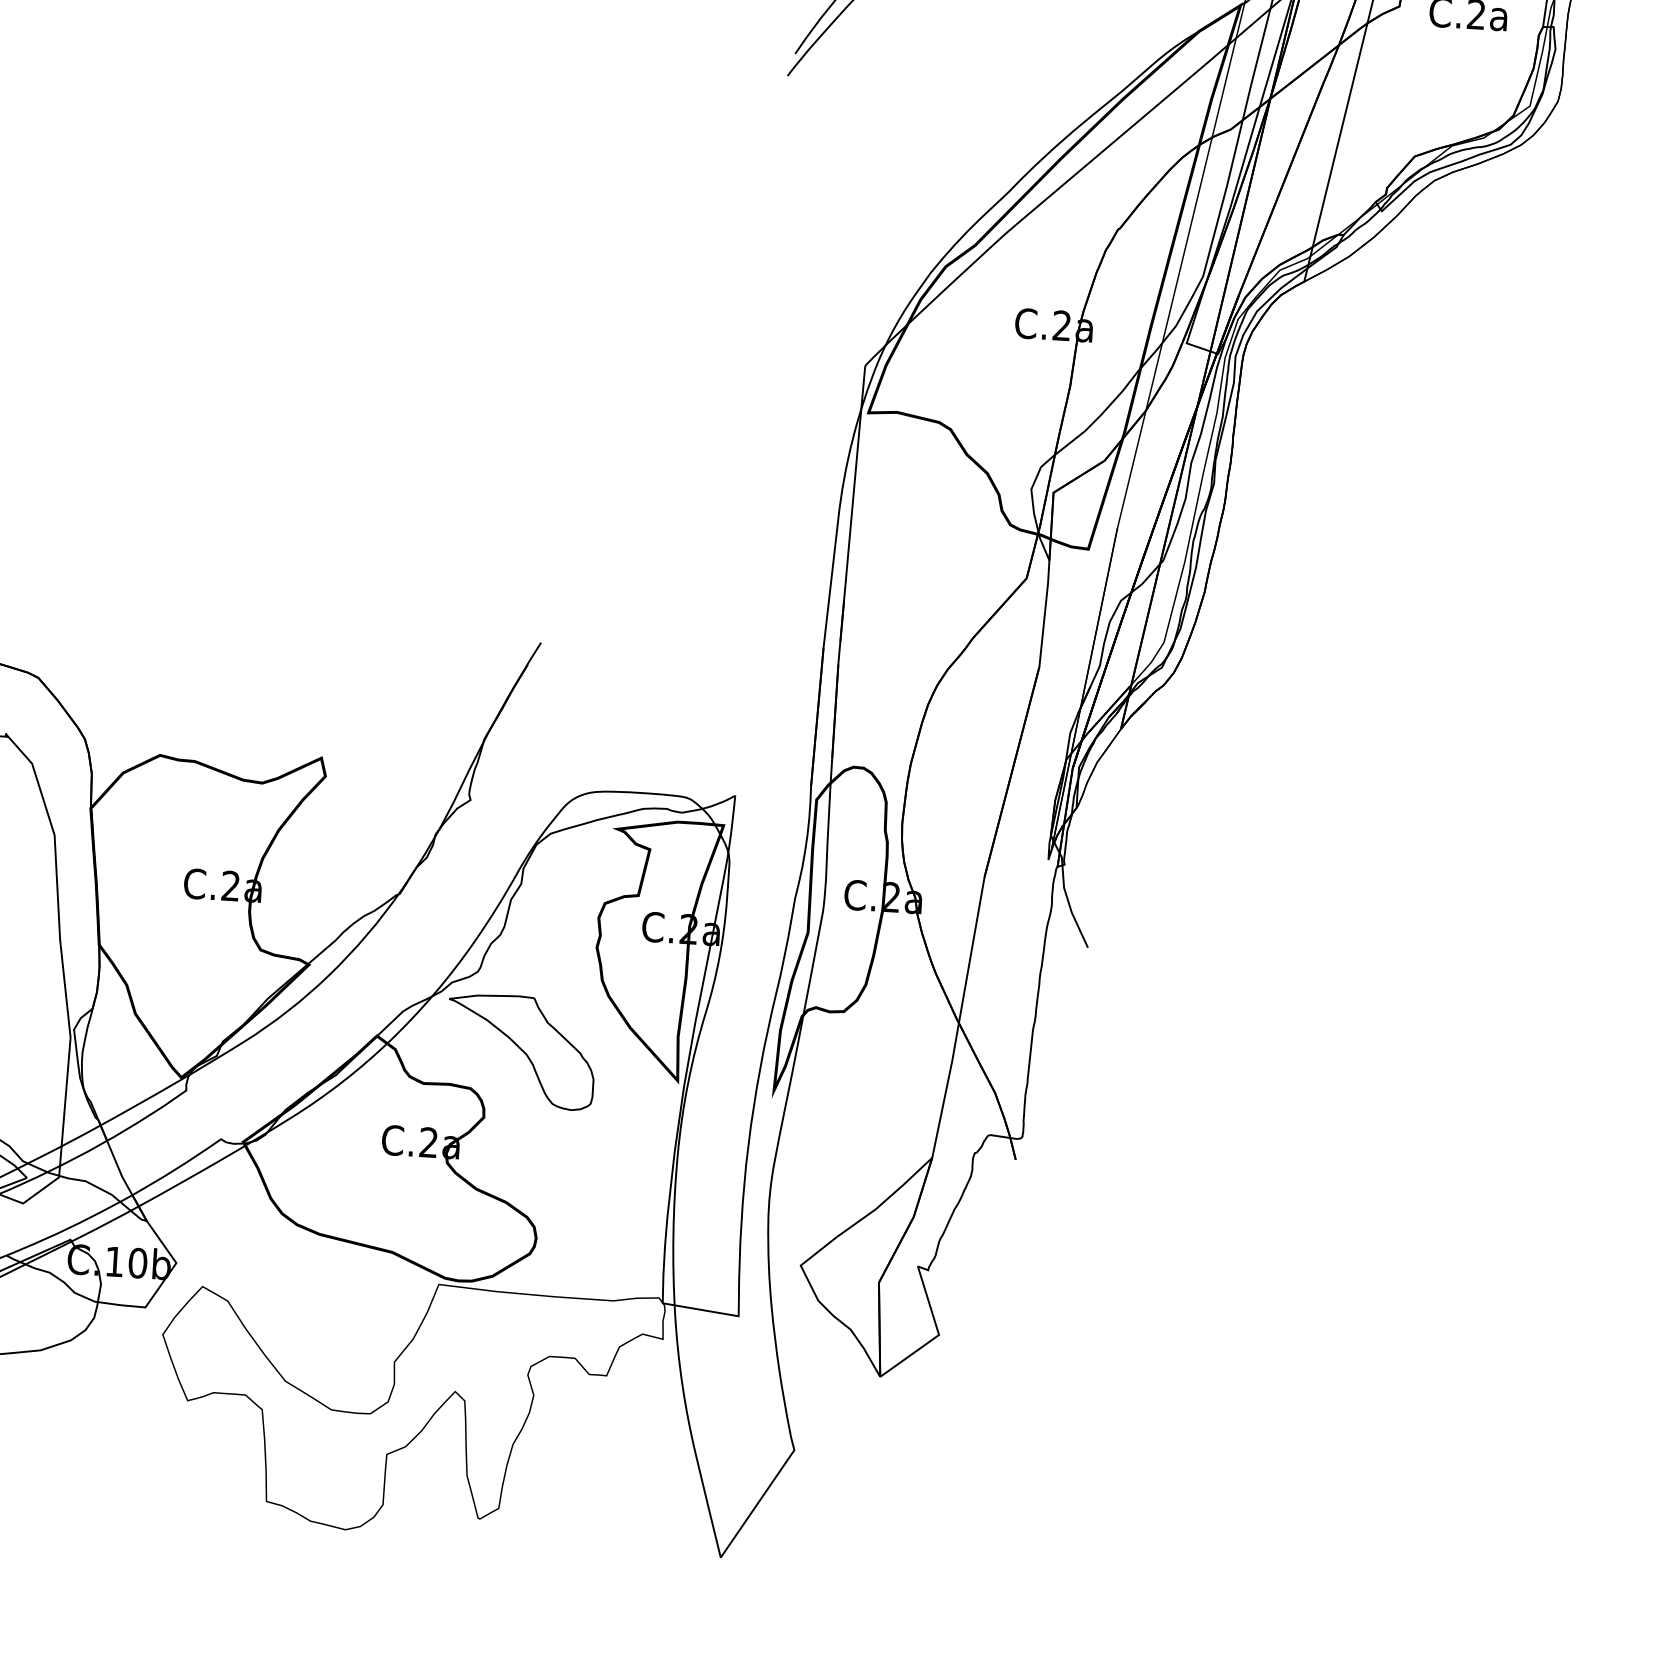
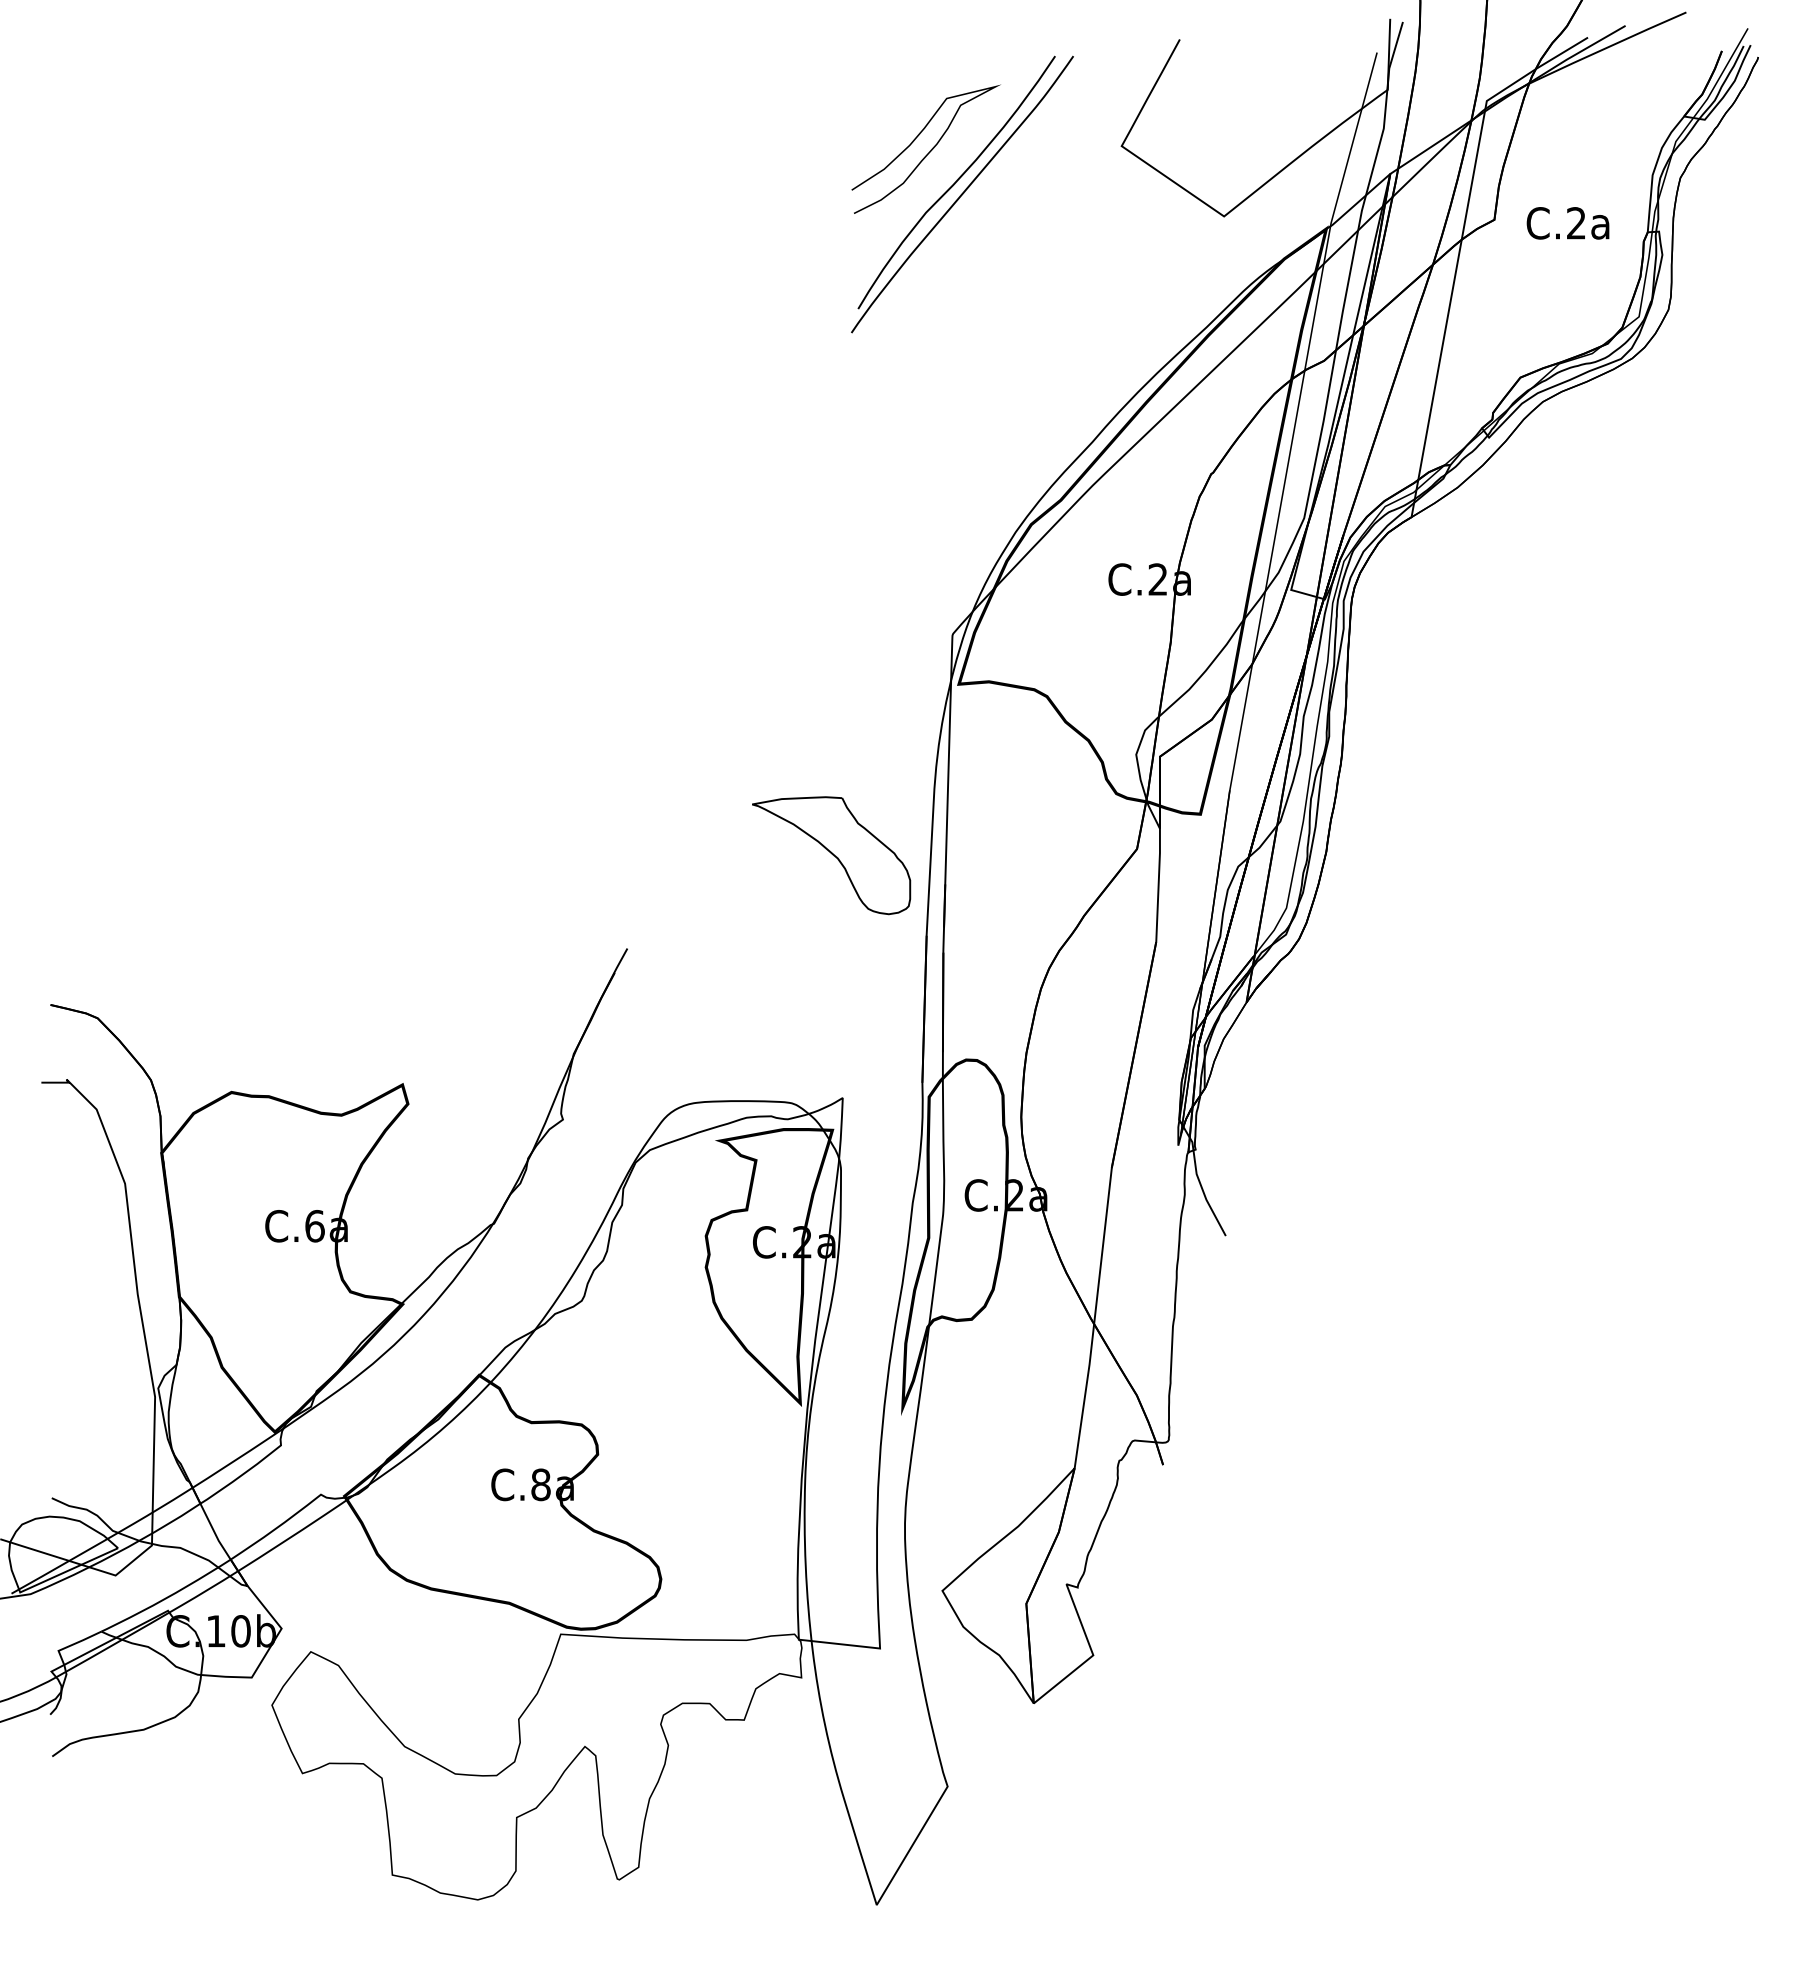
text: (230, 886) -> (314, 1226), C.2a -> C.6a
part: (520, 1051) -> (831, 855), moved
text: (428, 1142) -> (540, 1484), C.2a -> C.8a

